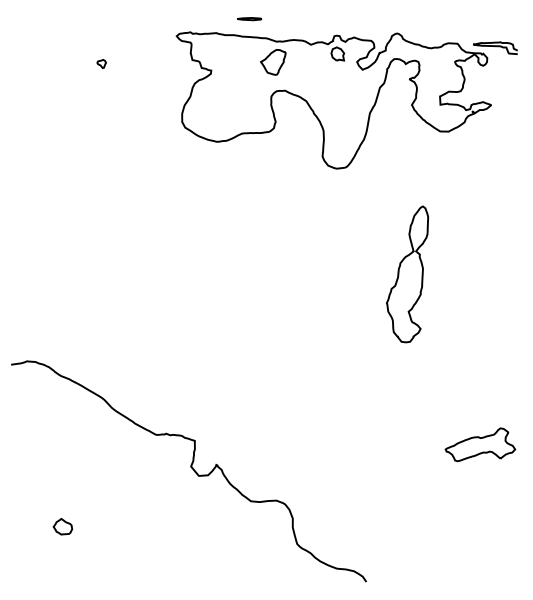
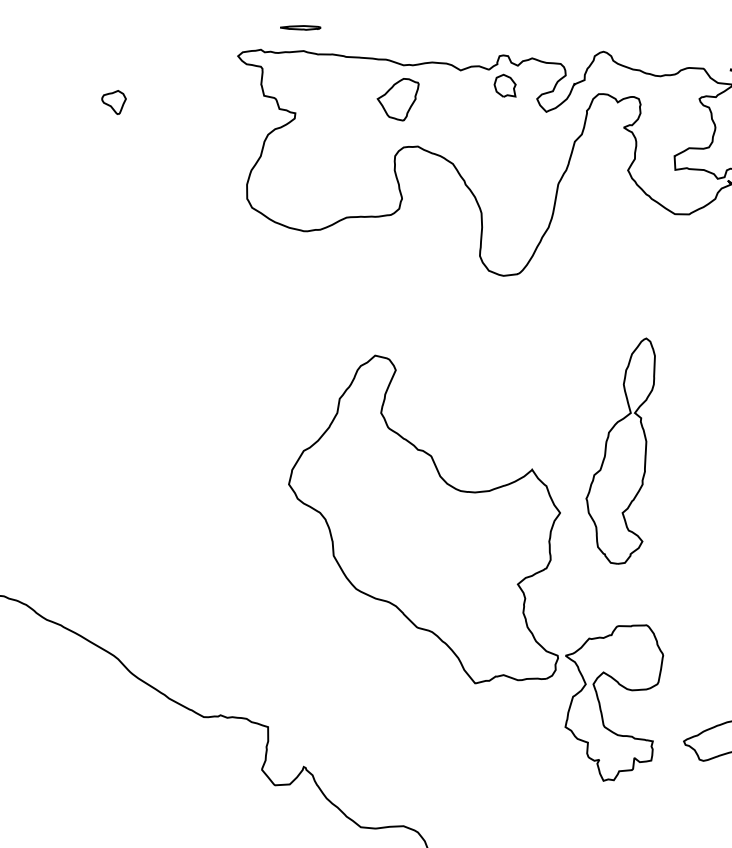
line: (249, 19) -> (300, 28), moved
part: (101, 63) -> (113, 101), size x1.67
part: (319, 344) -> (474, 567), added

